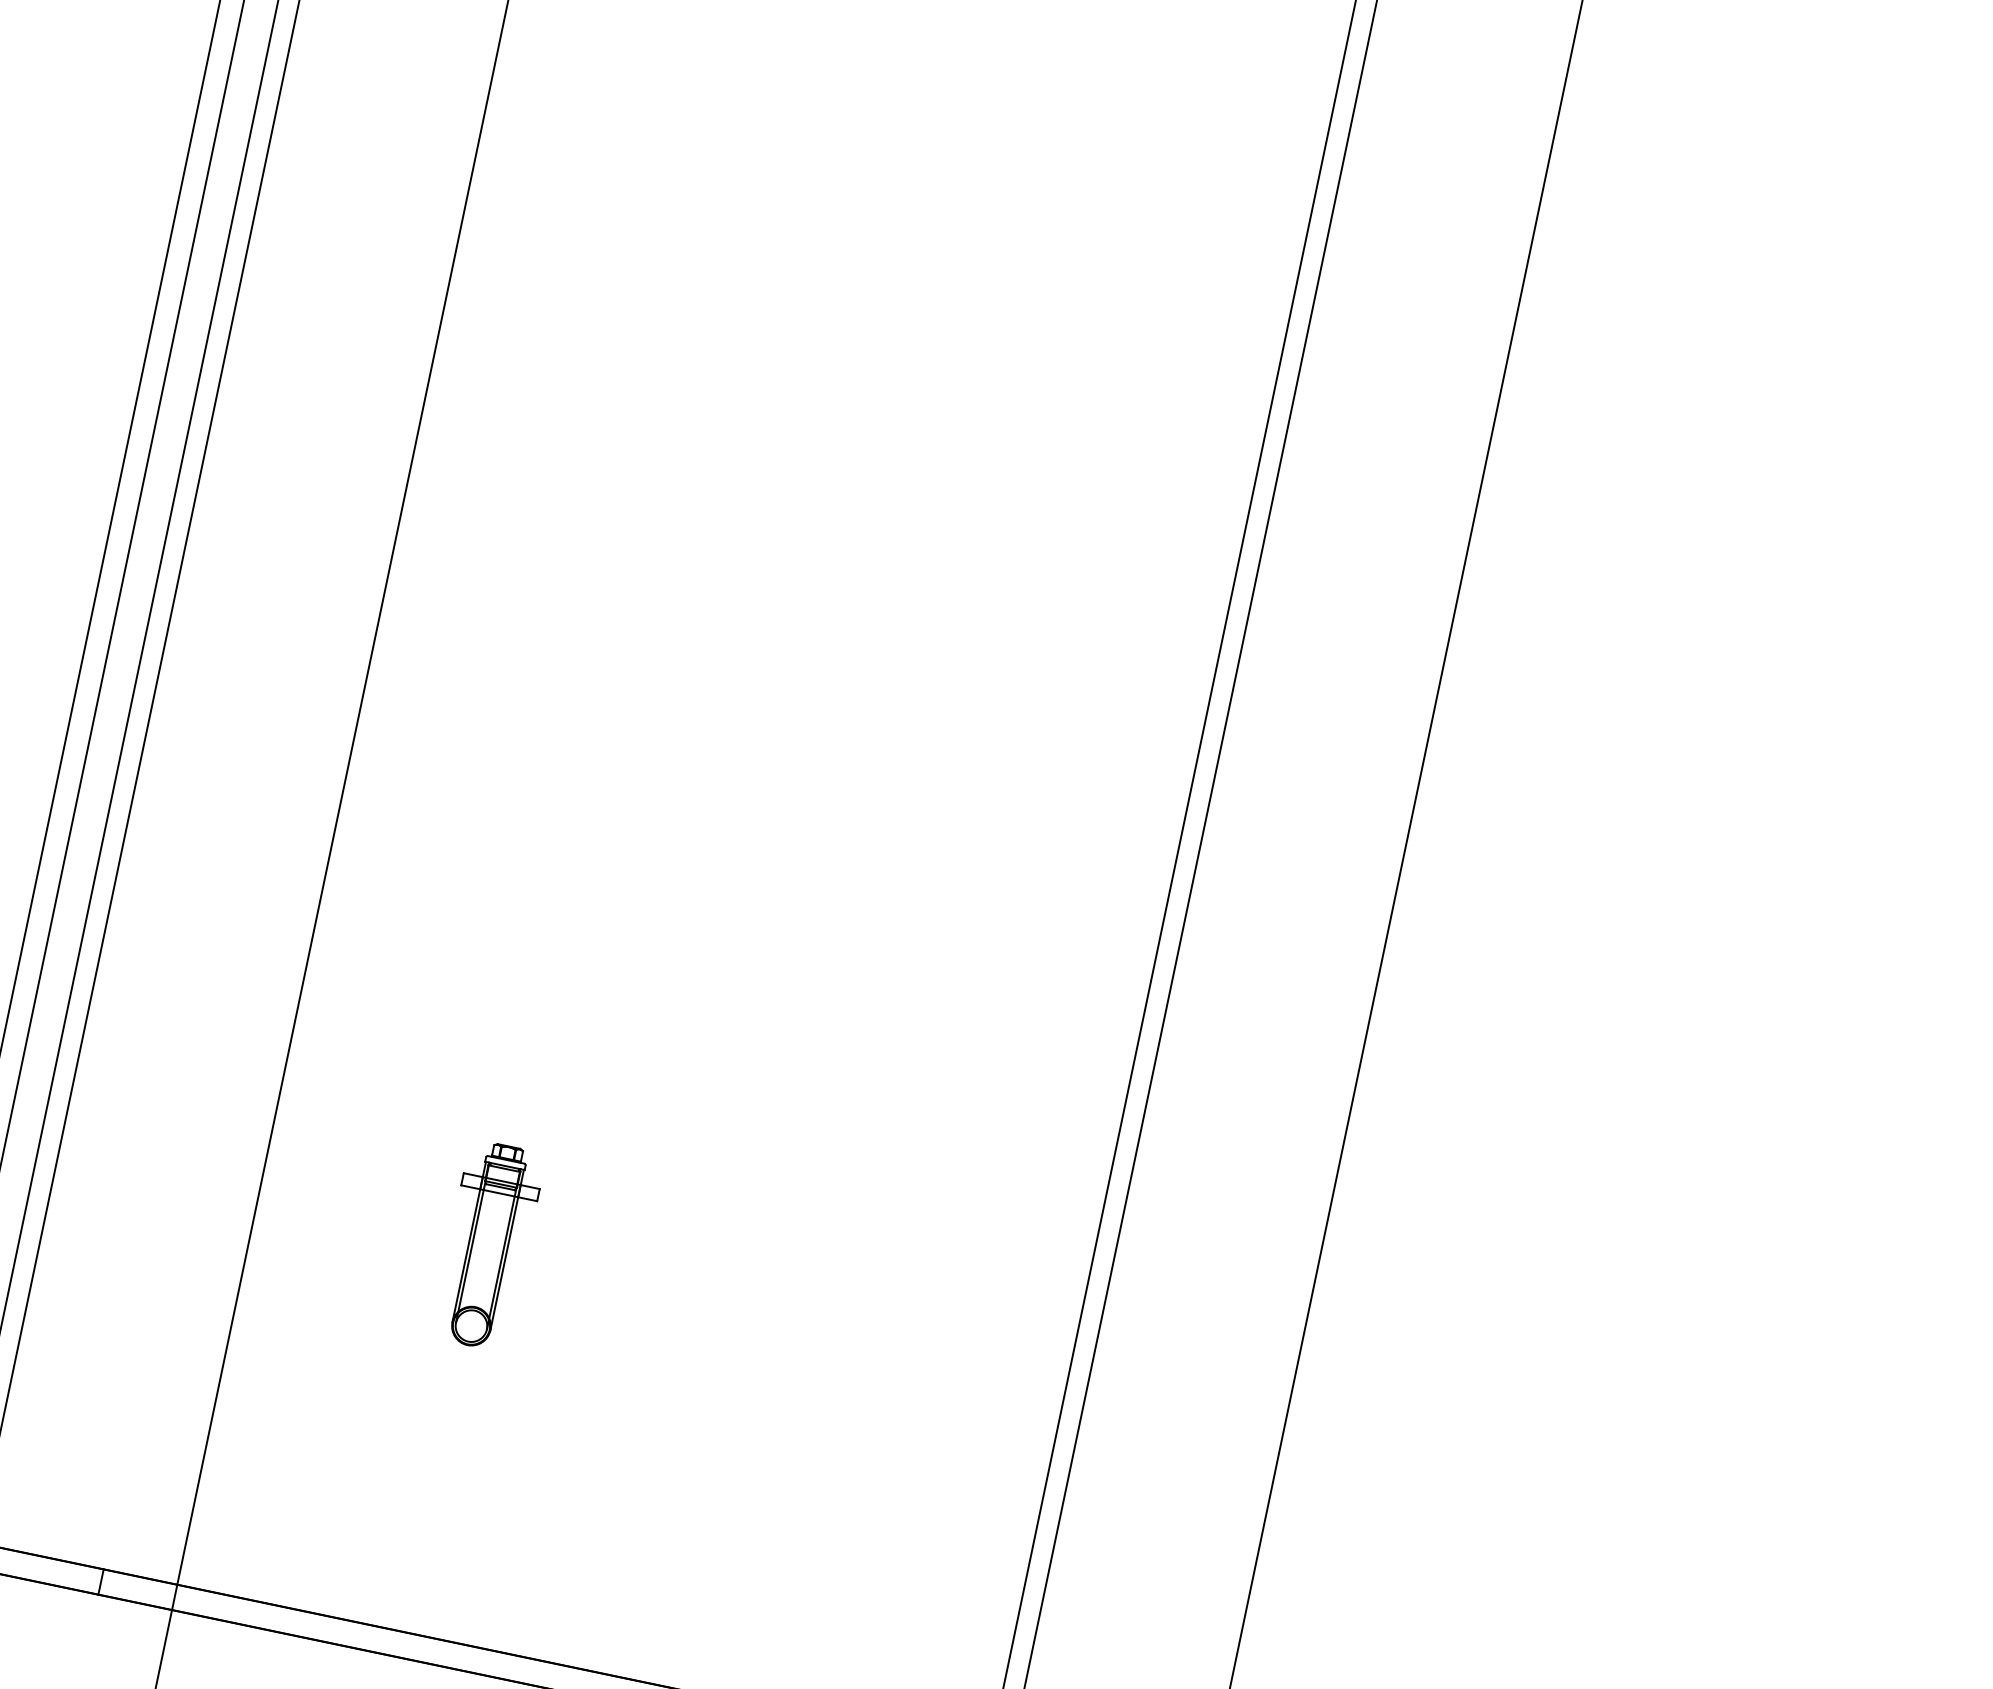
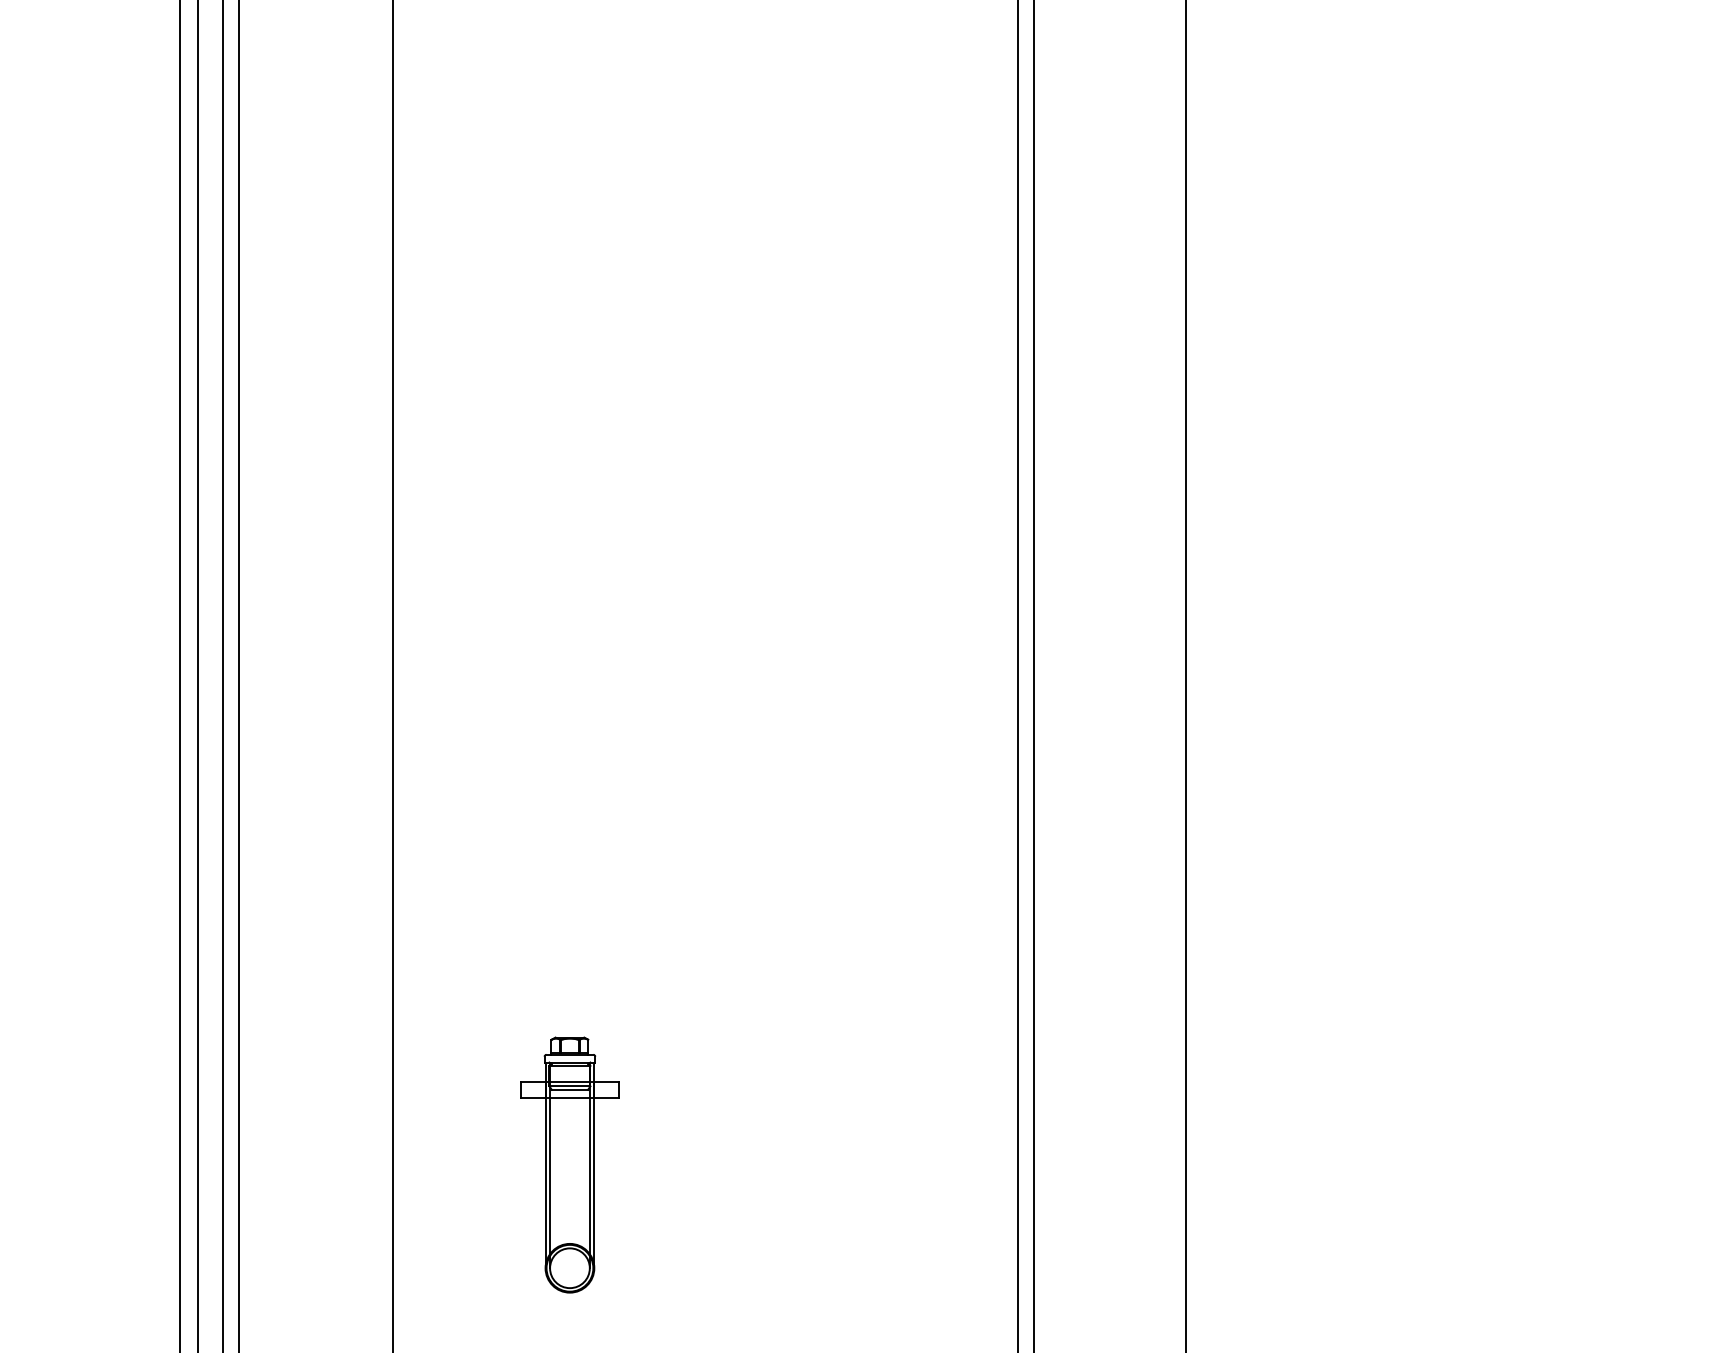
part: (487, 1244) -> (569, 1164), size x1.67

